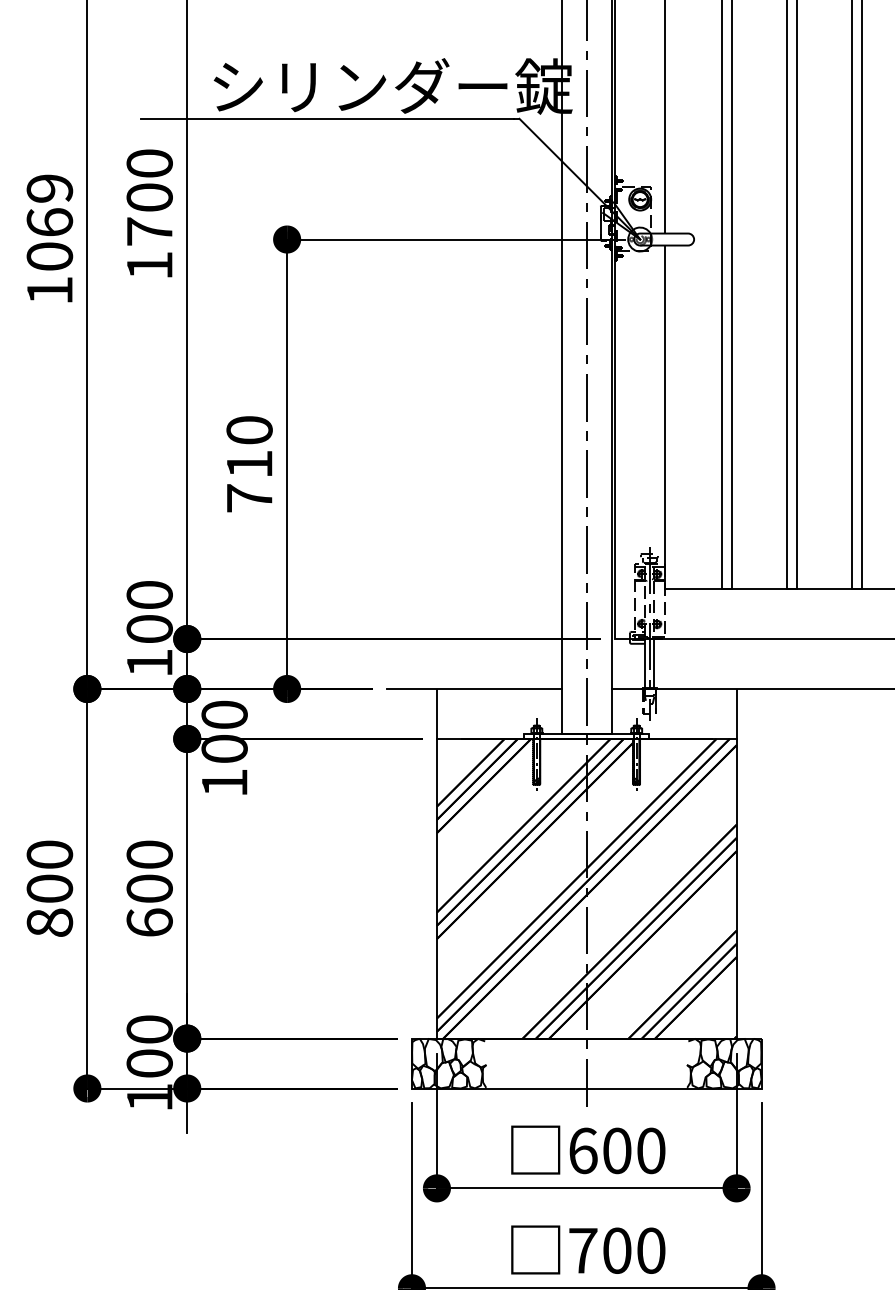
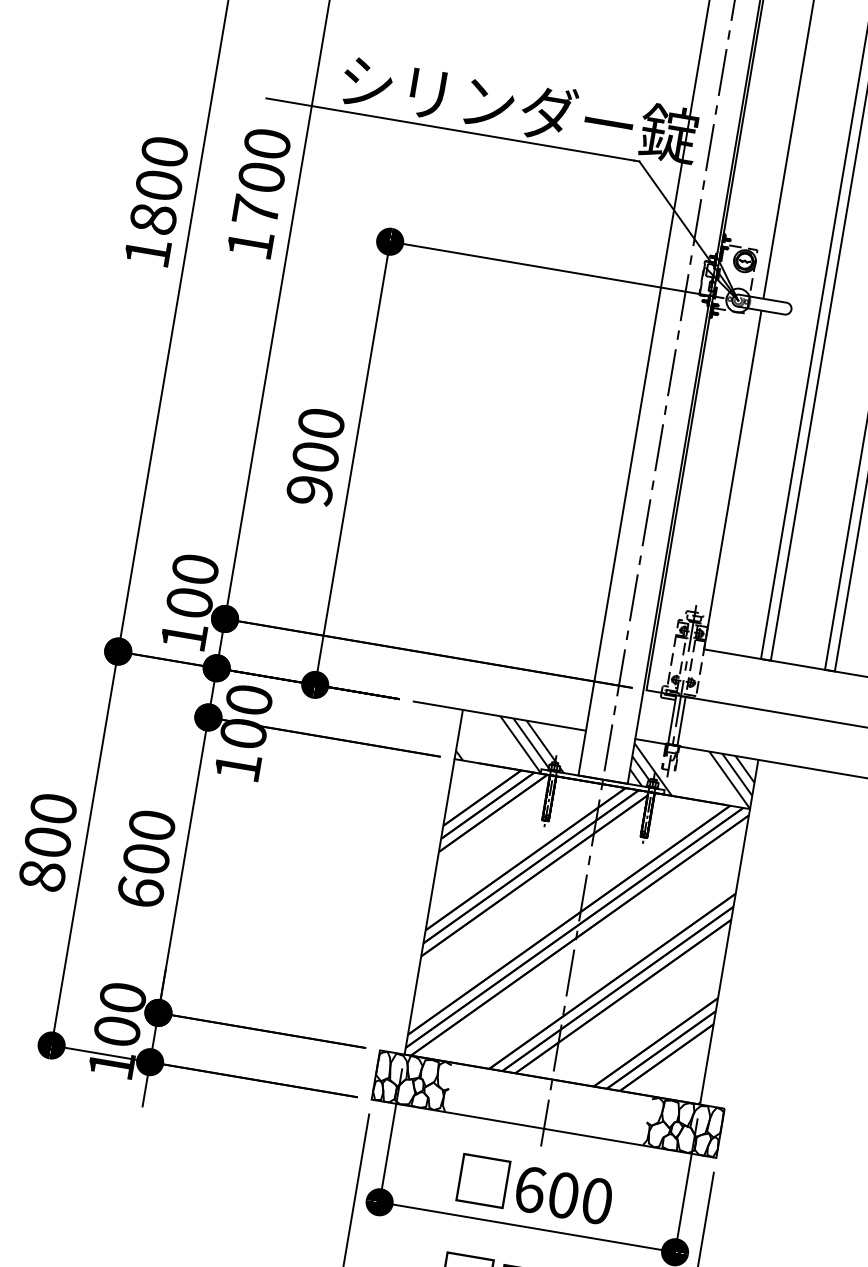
text: (49, 222) -> (158, 185), 1069 -> 1800
text: (249, 481) -> (312, 474), 710 -> 900
hatch: (491, 713) -> (512, 743), added
hatch: (673, 713) -> (692, 773), added

